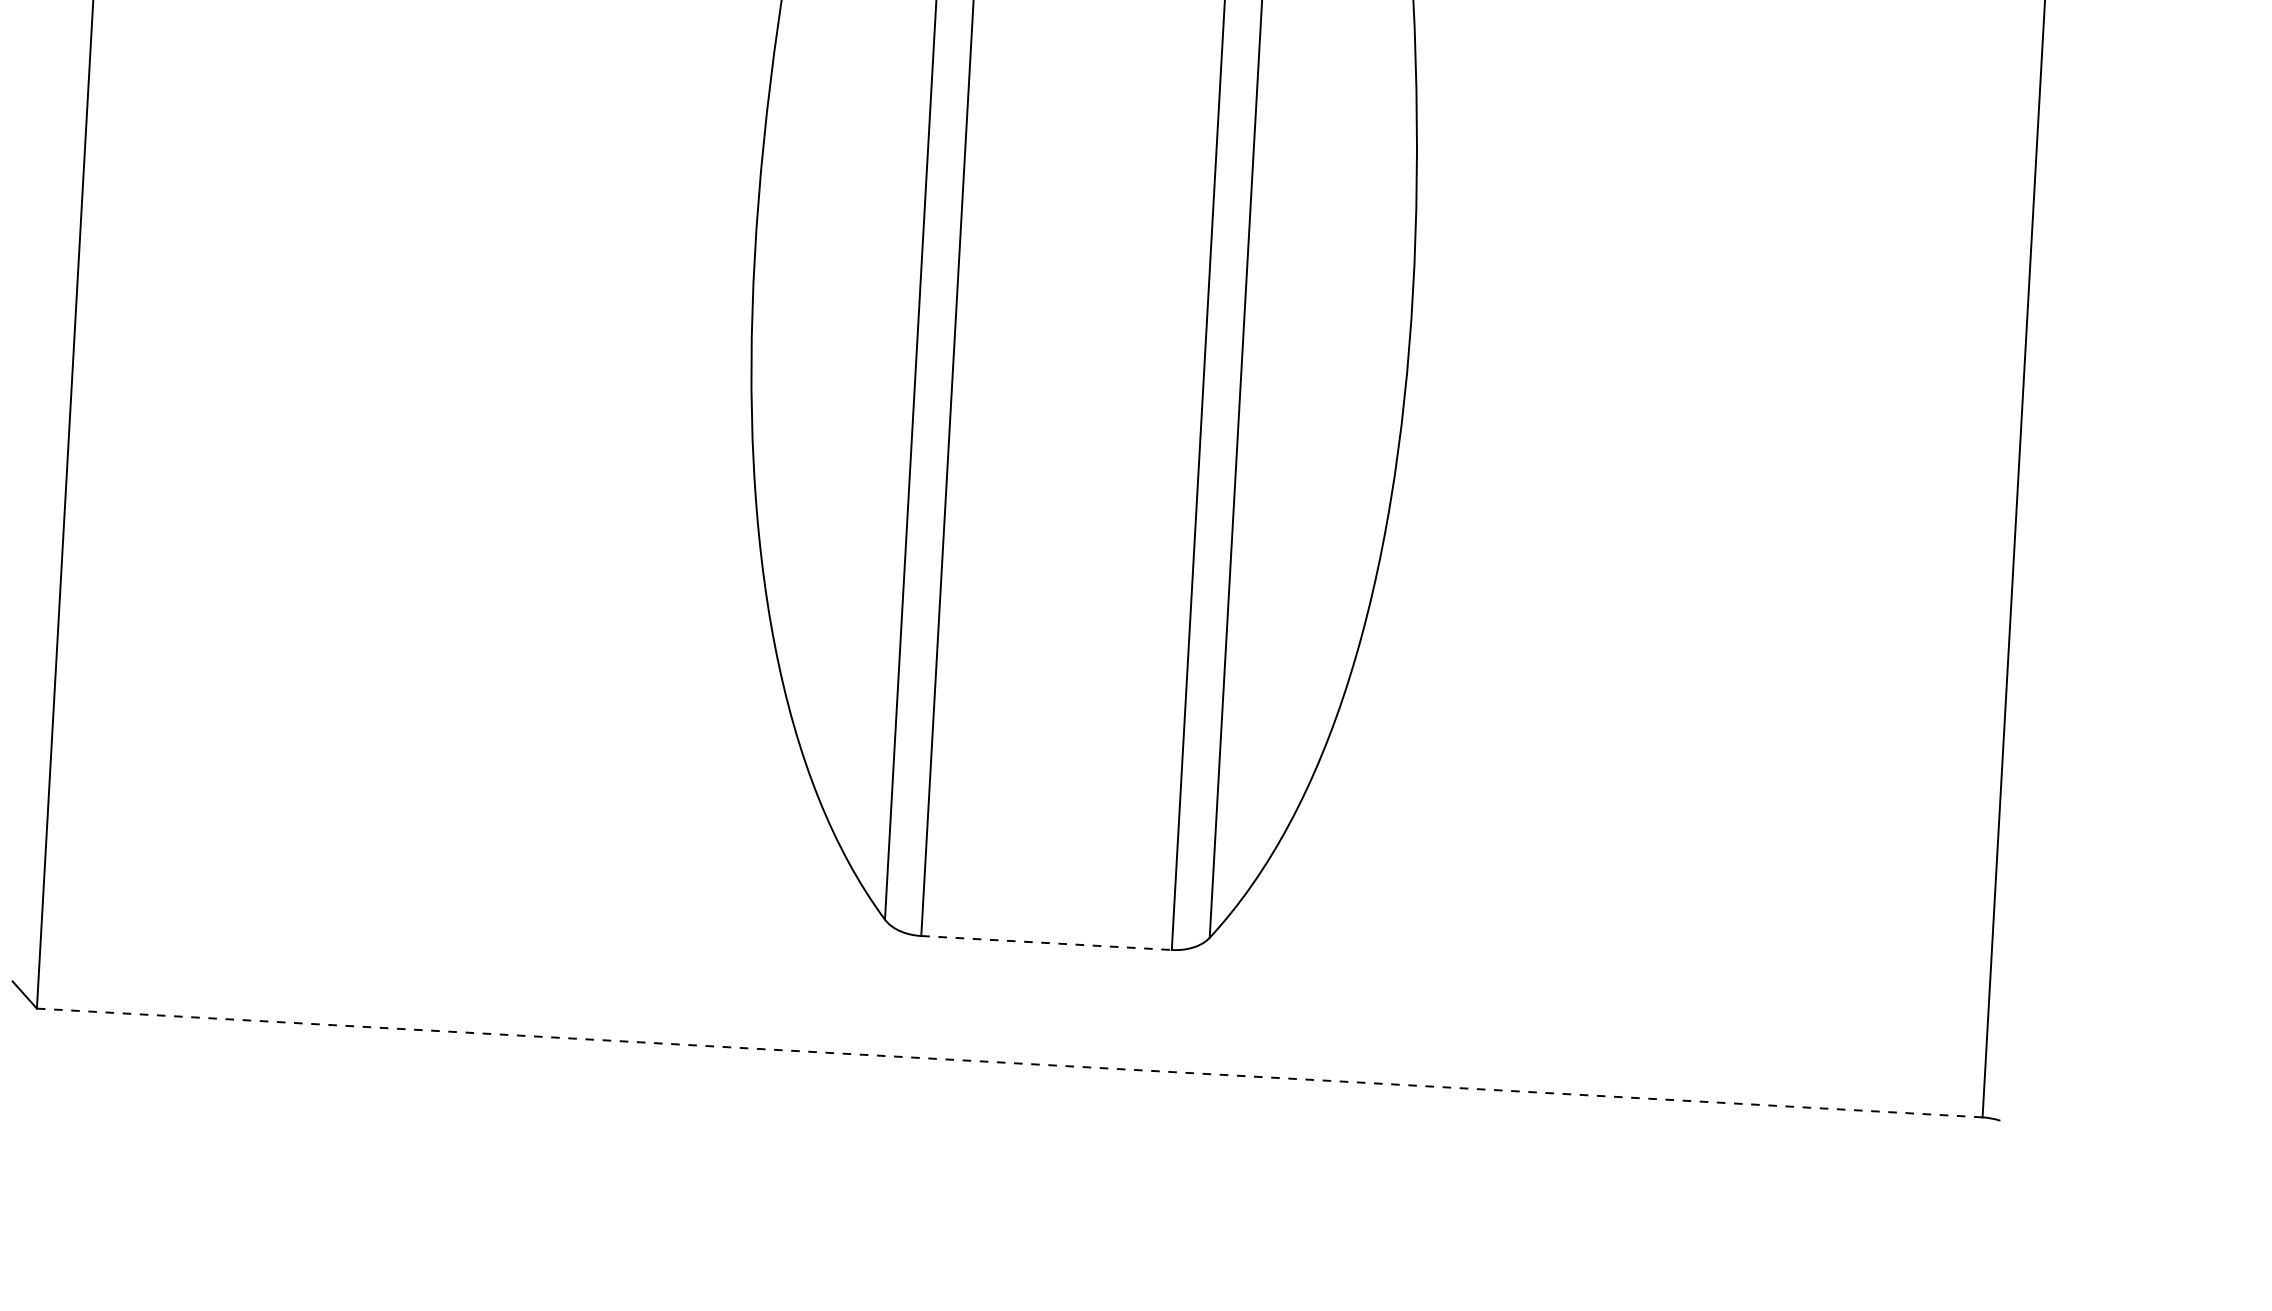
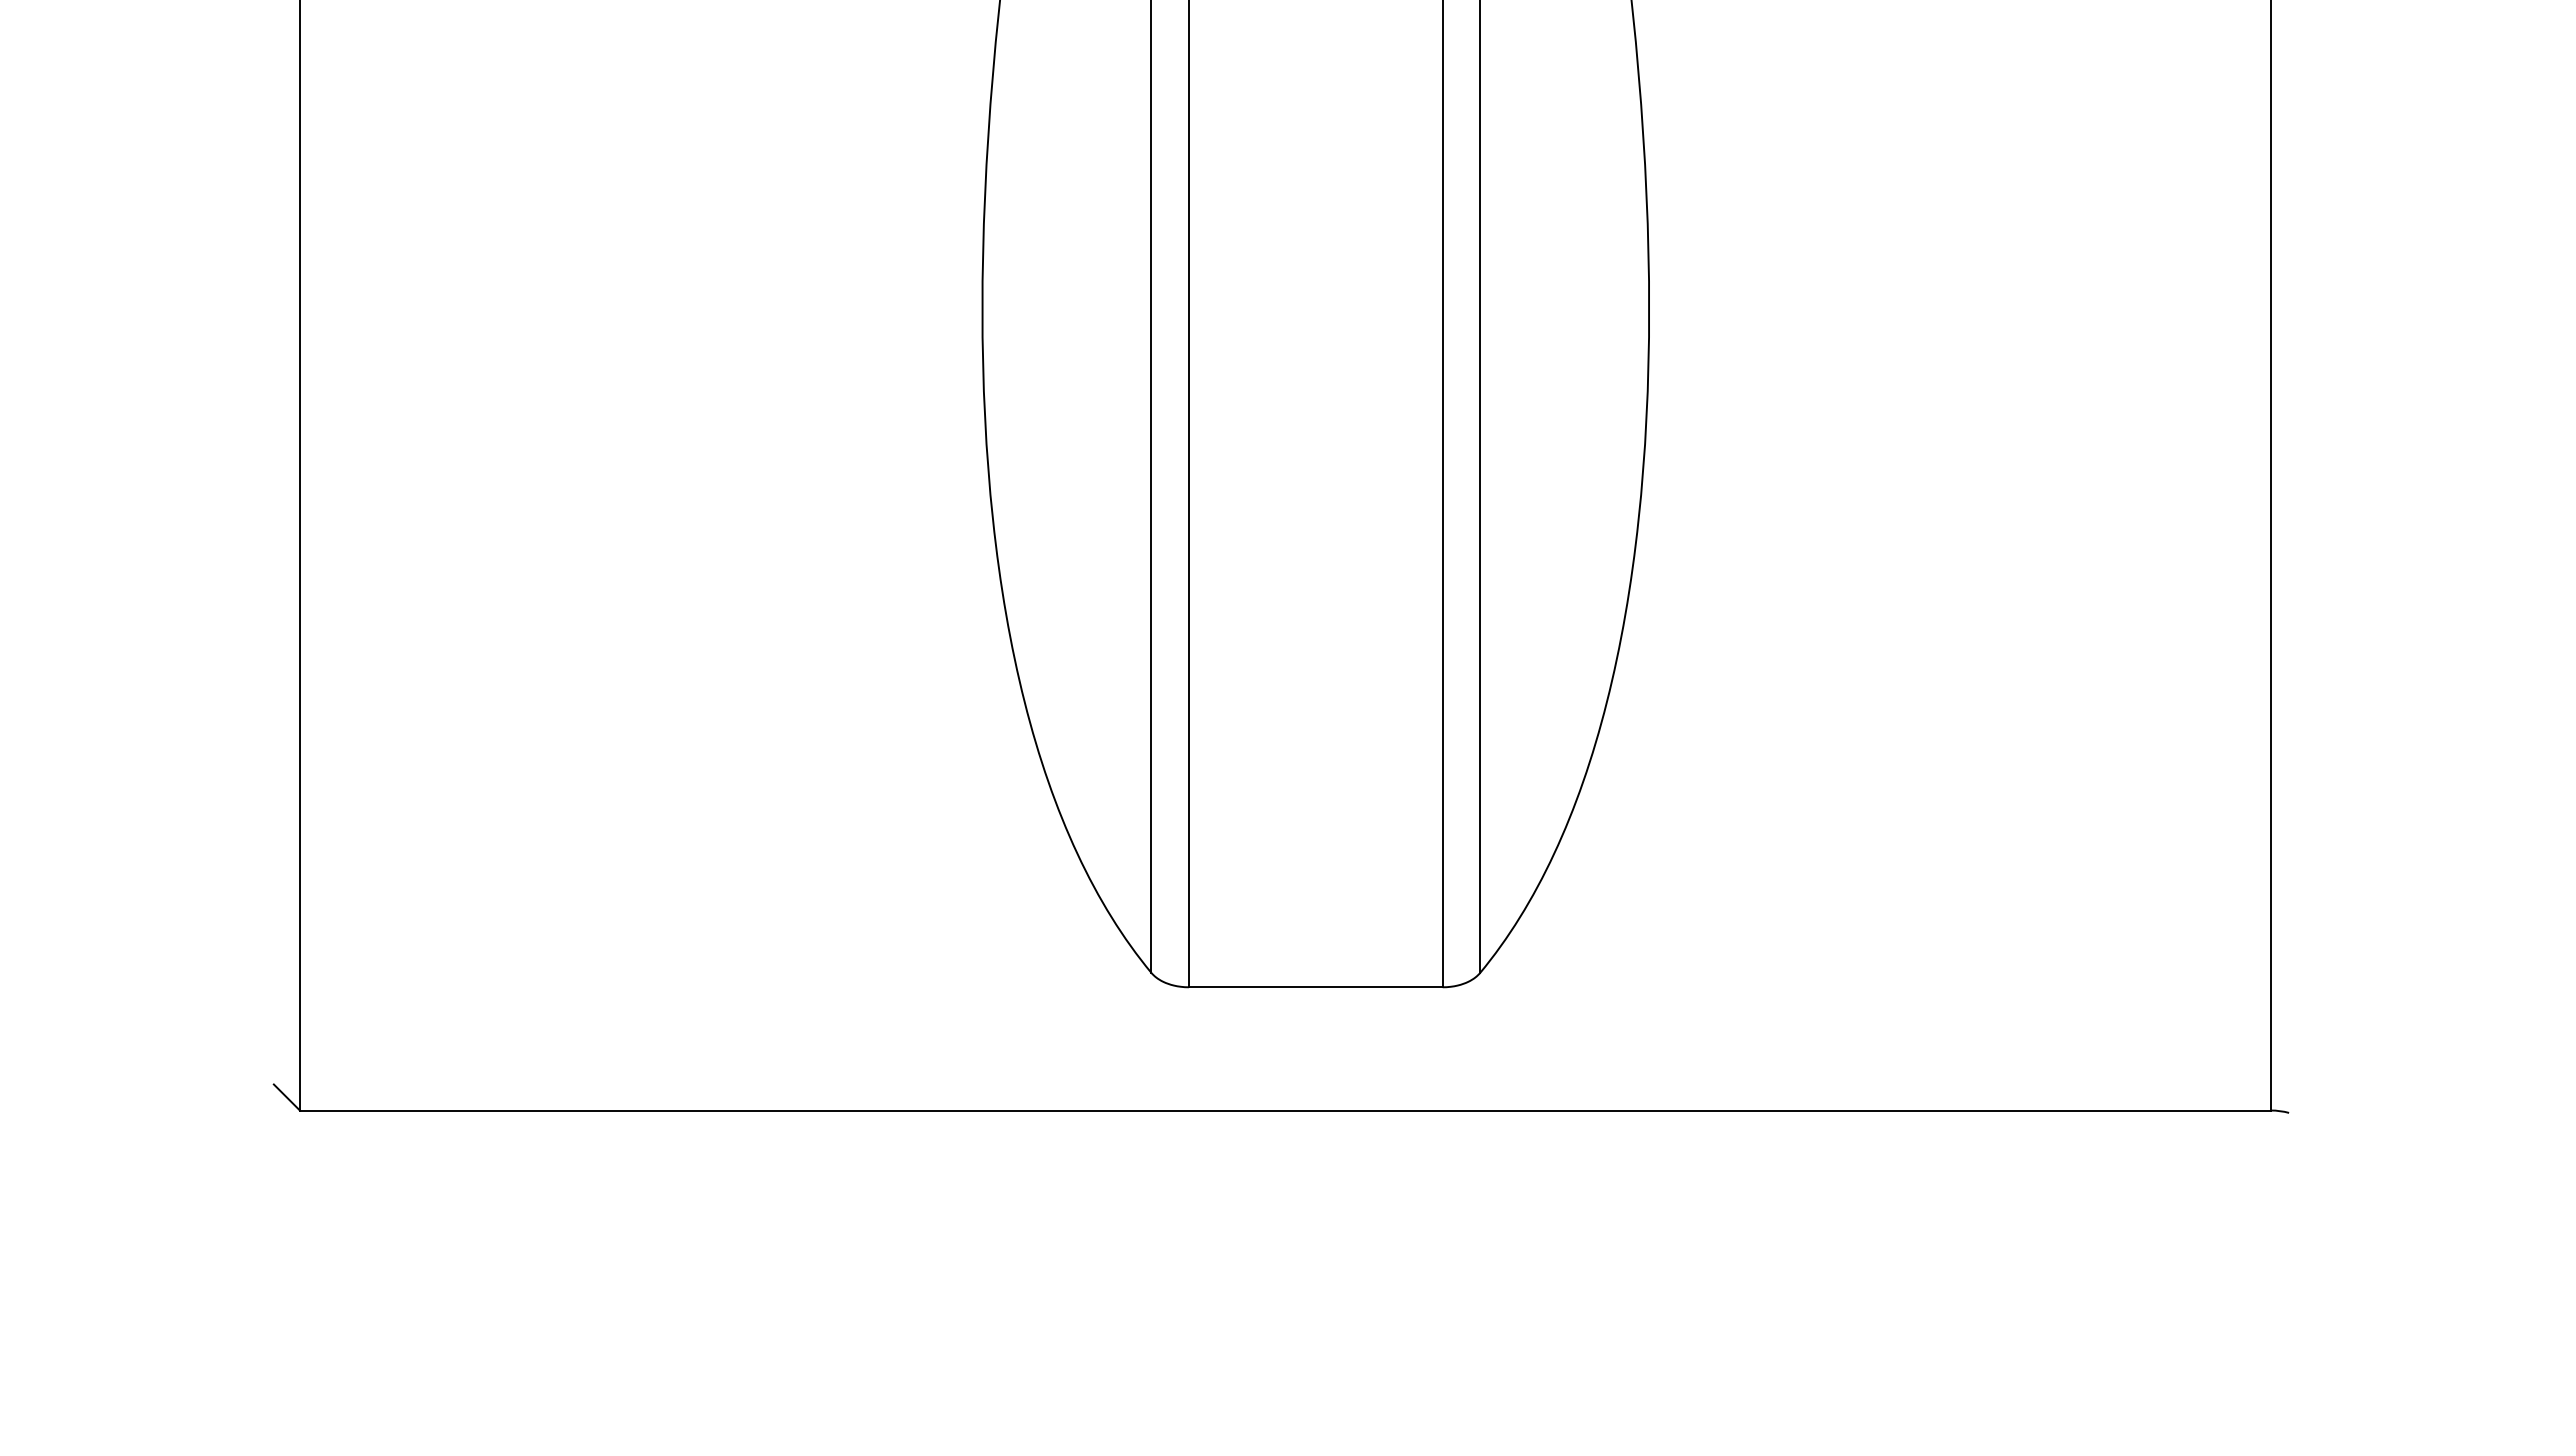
line: (1046, 943) -> (1315, 987), dashed -> solid
line: (1009, 1062) -> (1285, 1110), dashed -> solid

